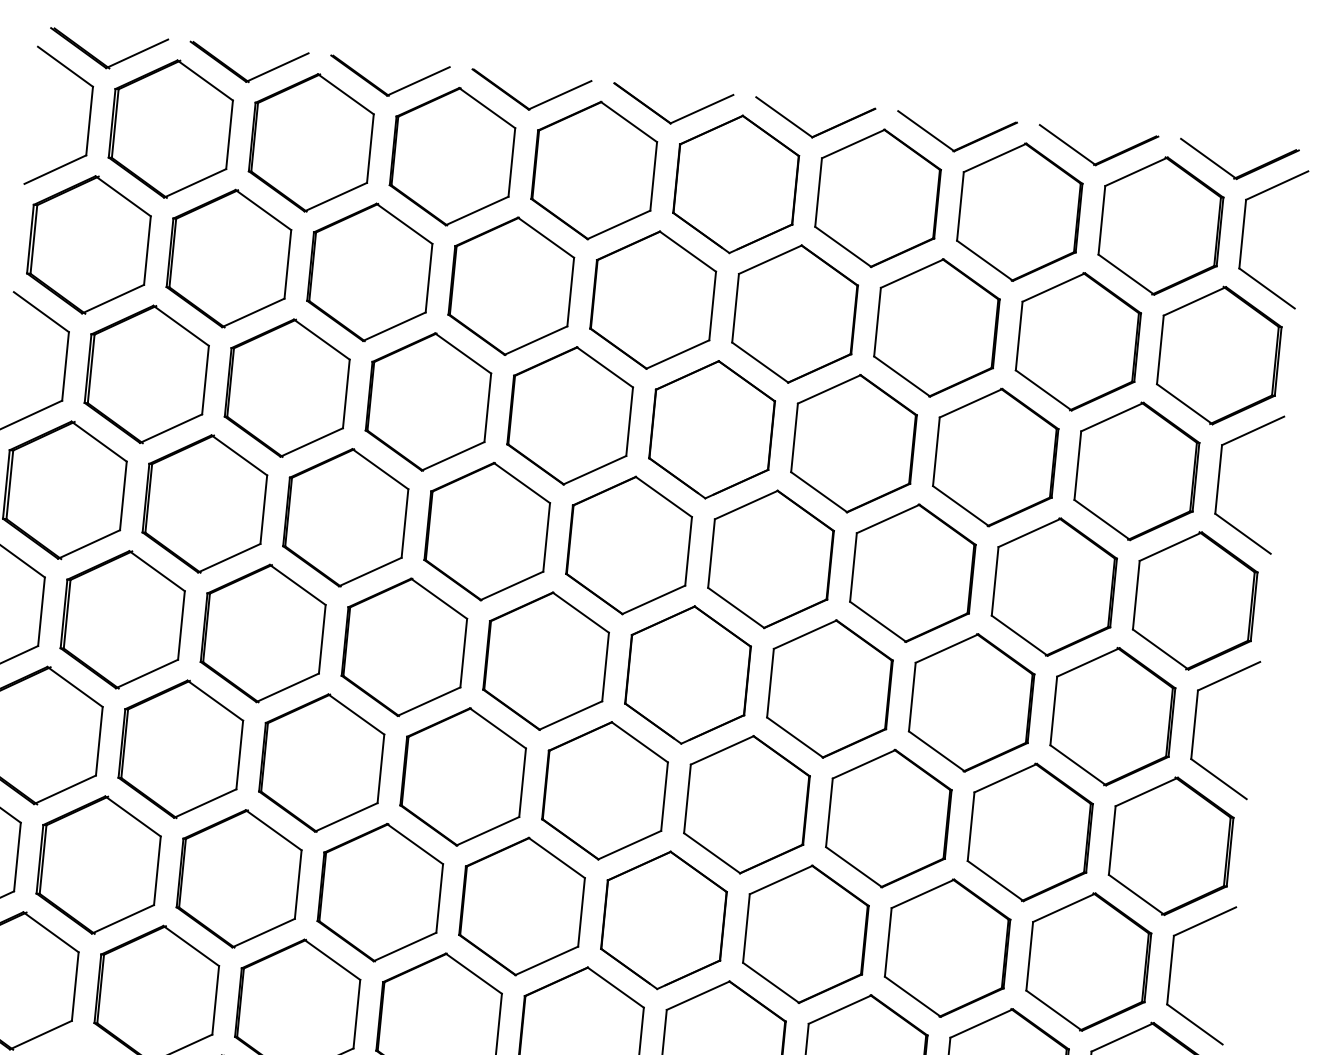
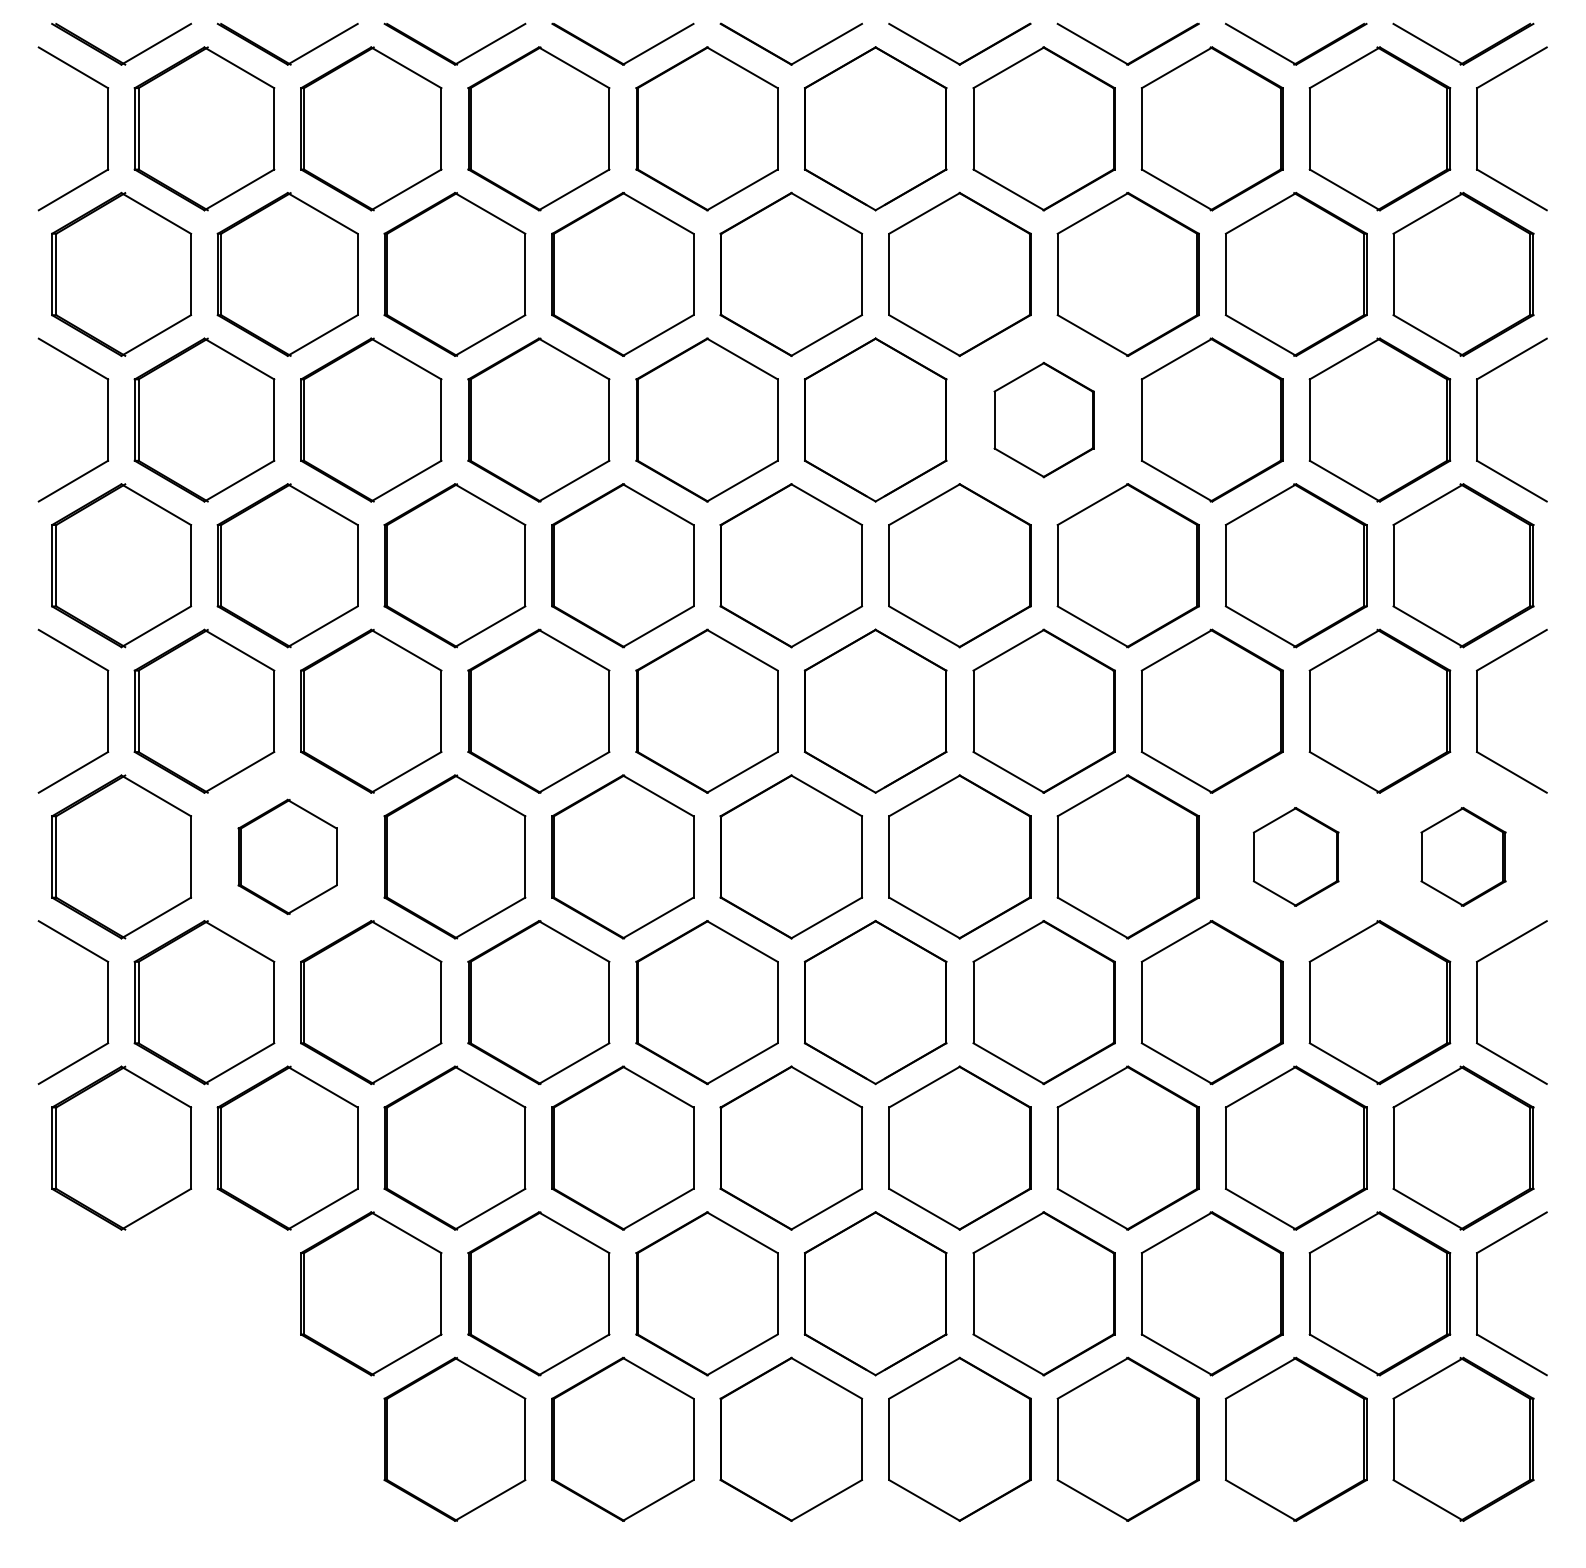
part: (853, 443) -> (1043, 419), size x0.7
part: (180, 748) -> (287, 856), size x0.7
part: (1029, 832) -> (1295, 856), size x0.6
part: (1171, 845) -> (1463, 856), size x0.6

